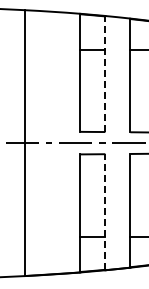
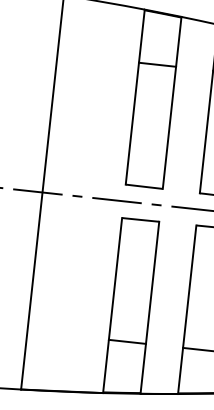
line: (105, 74) -> (172, 103), dashed -> solid
line: (105, 212) -> (150, 308), dashed -> solid

